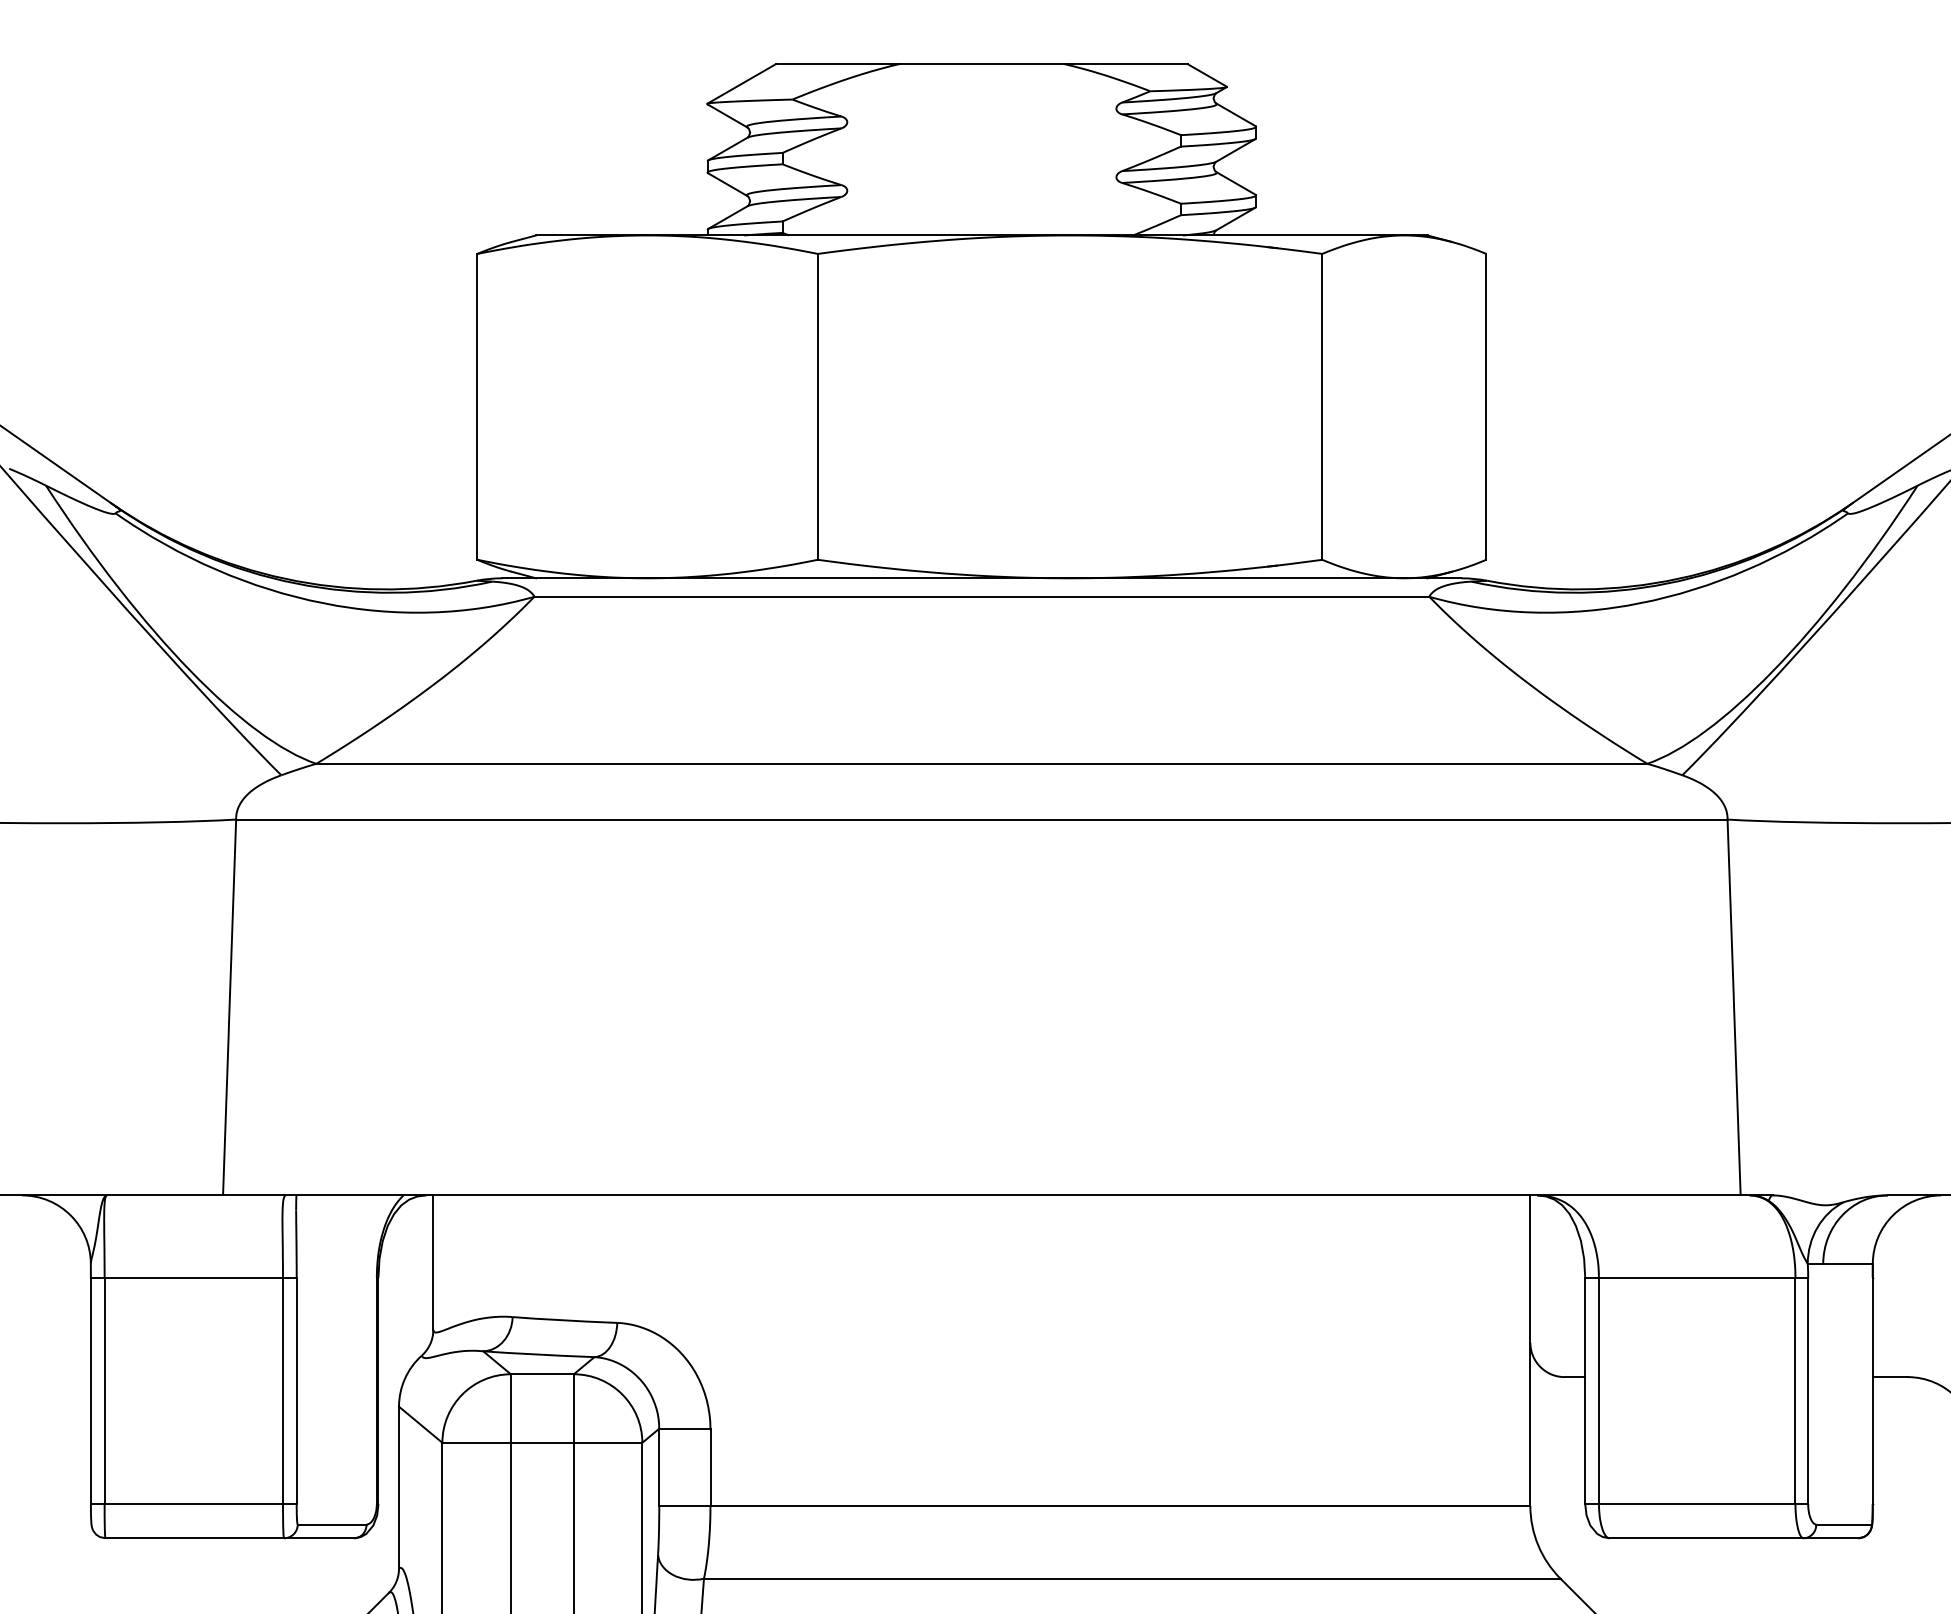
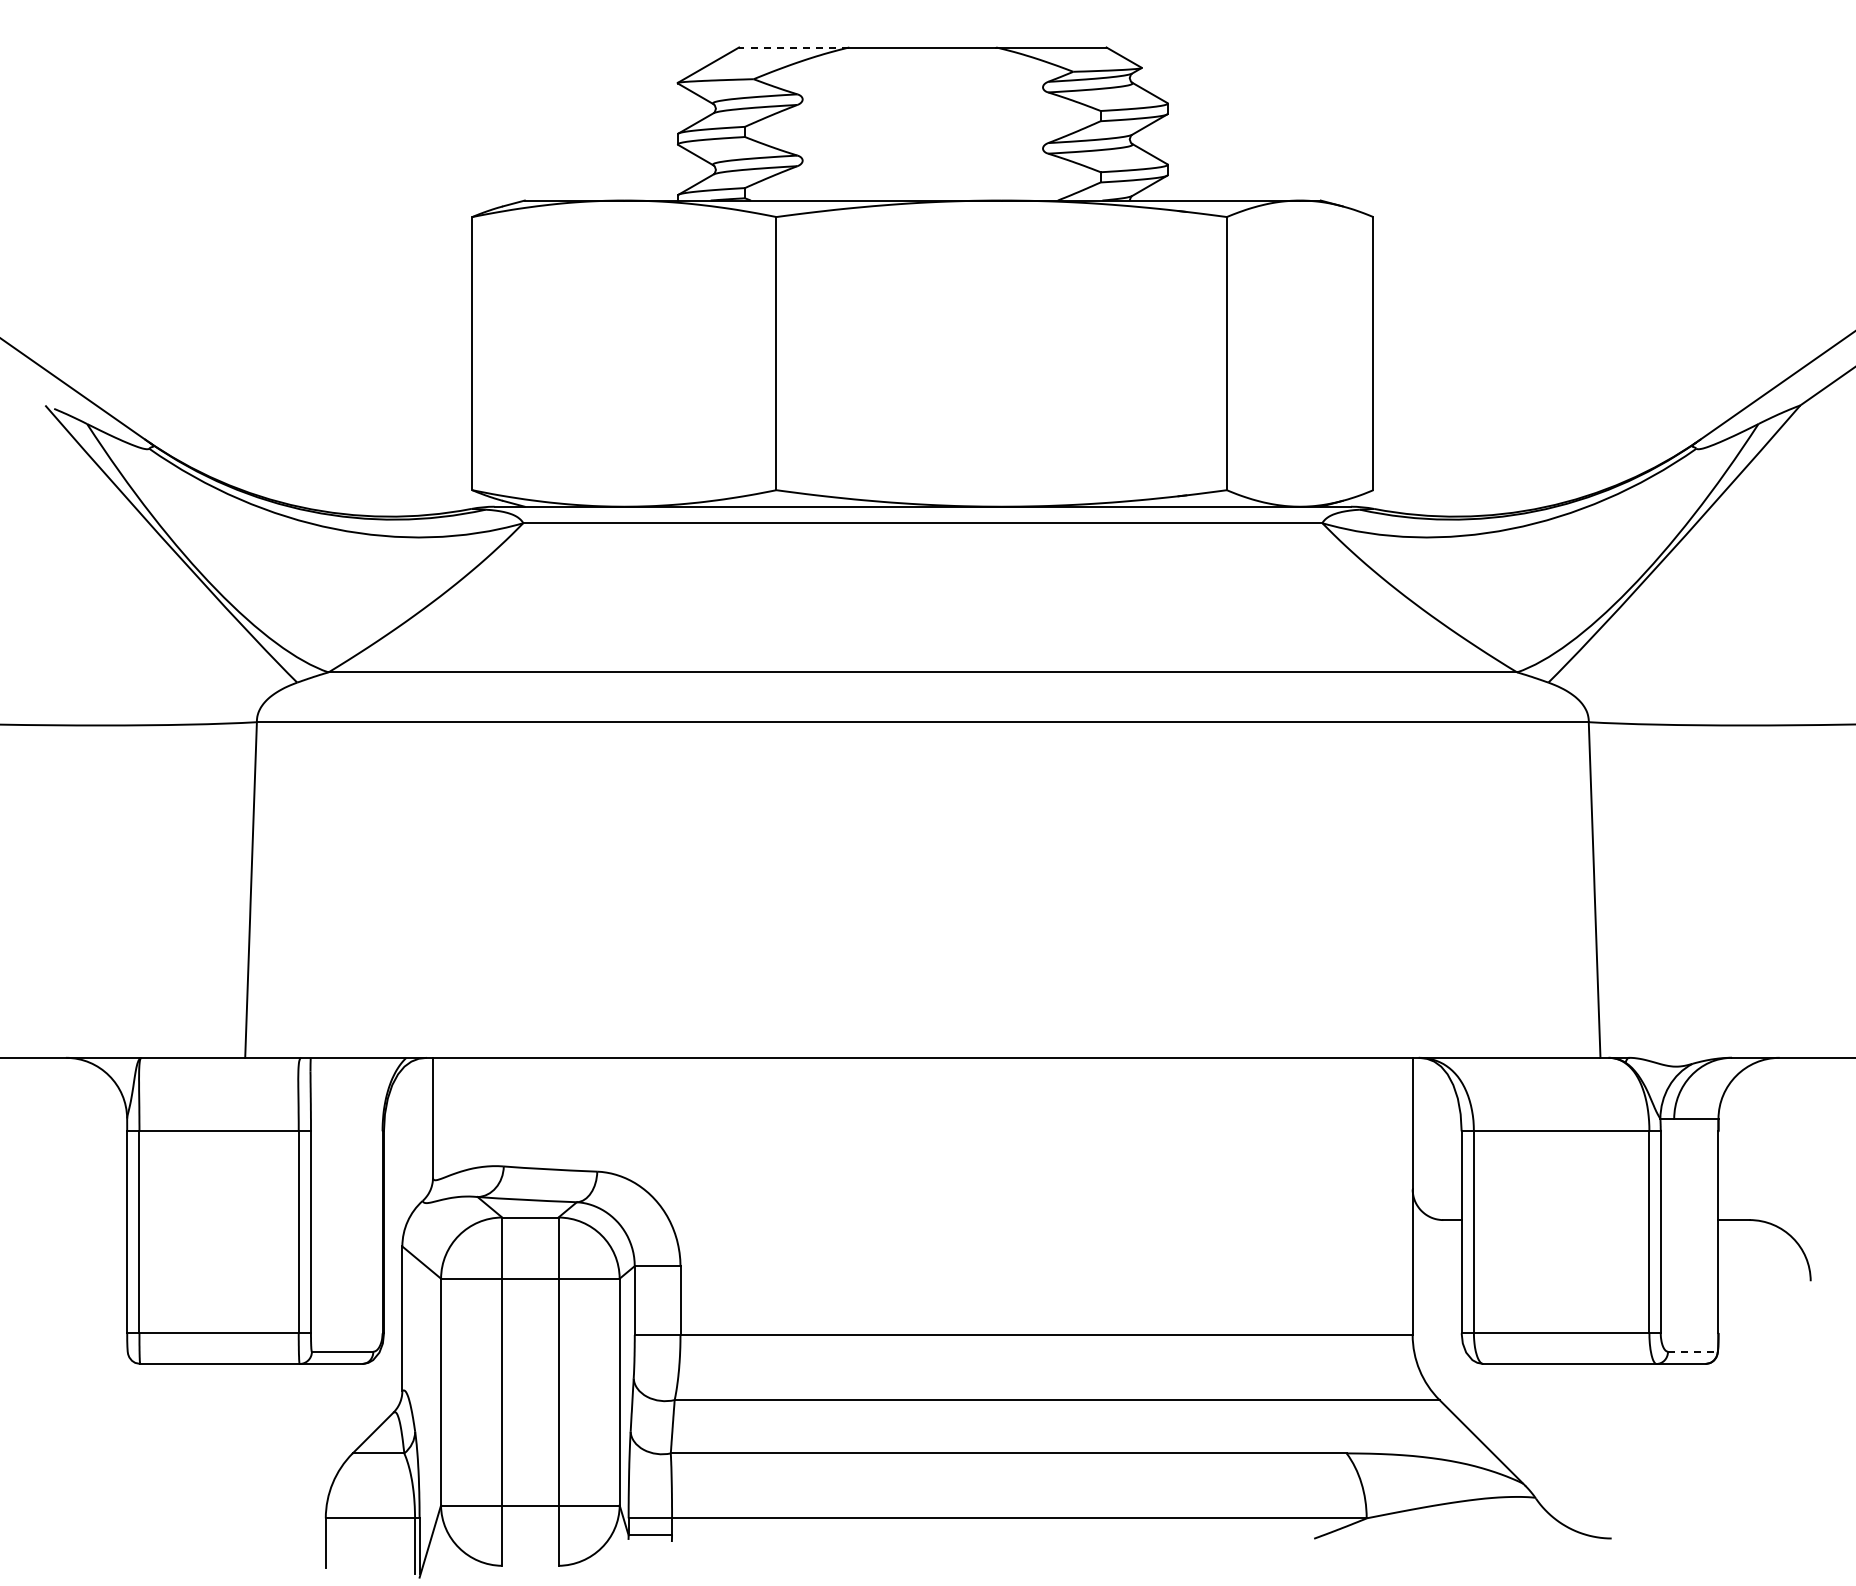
line: (837, 64) -> (793, 47), solid -> dashed
line: (1843, 1524) -> (1692, 1351), solid -> dashed

